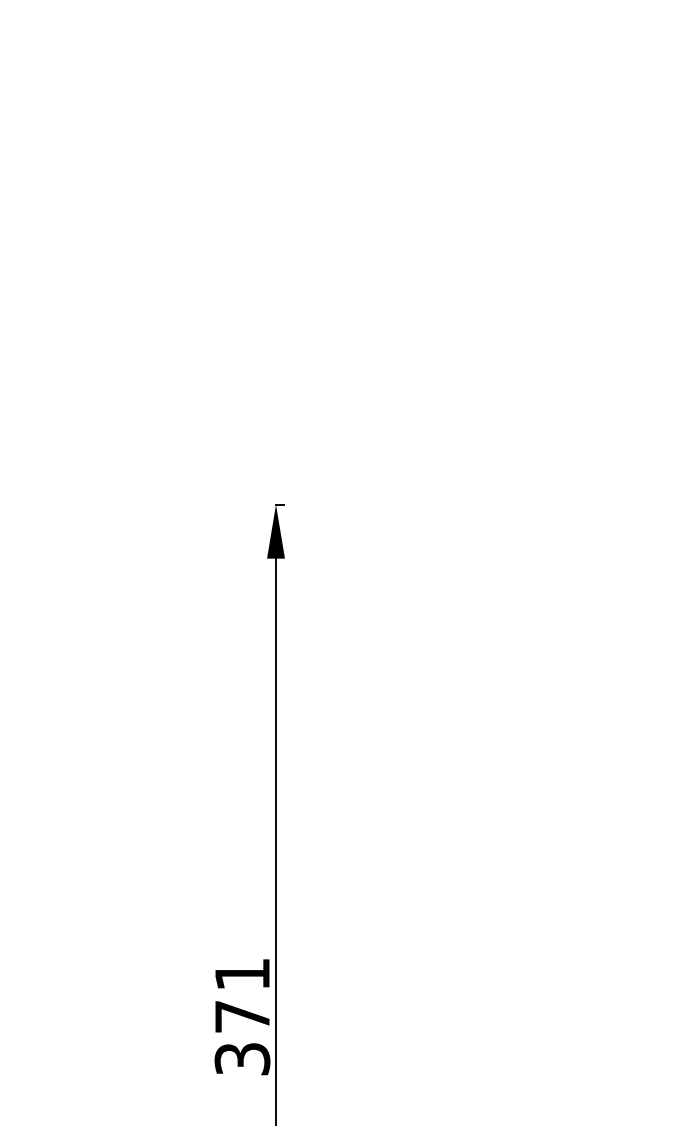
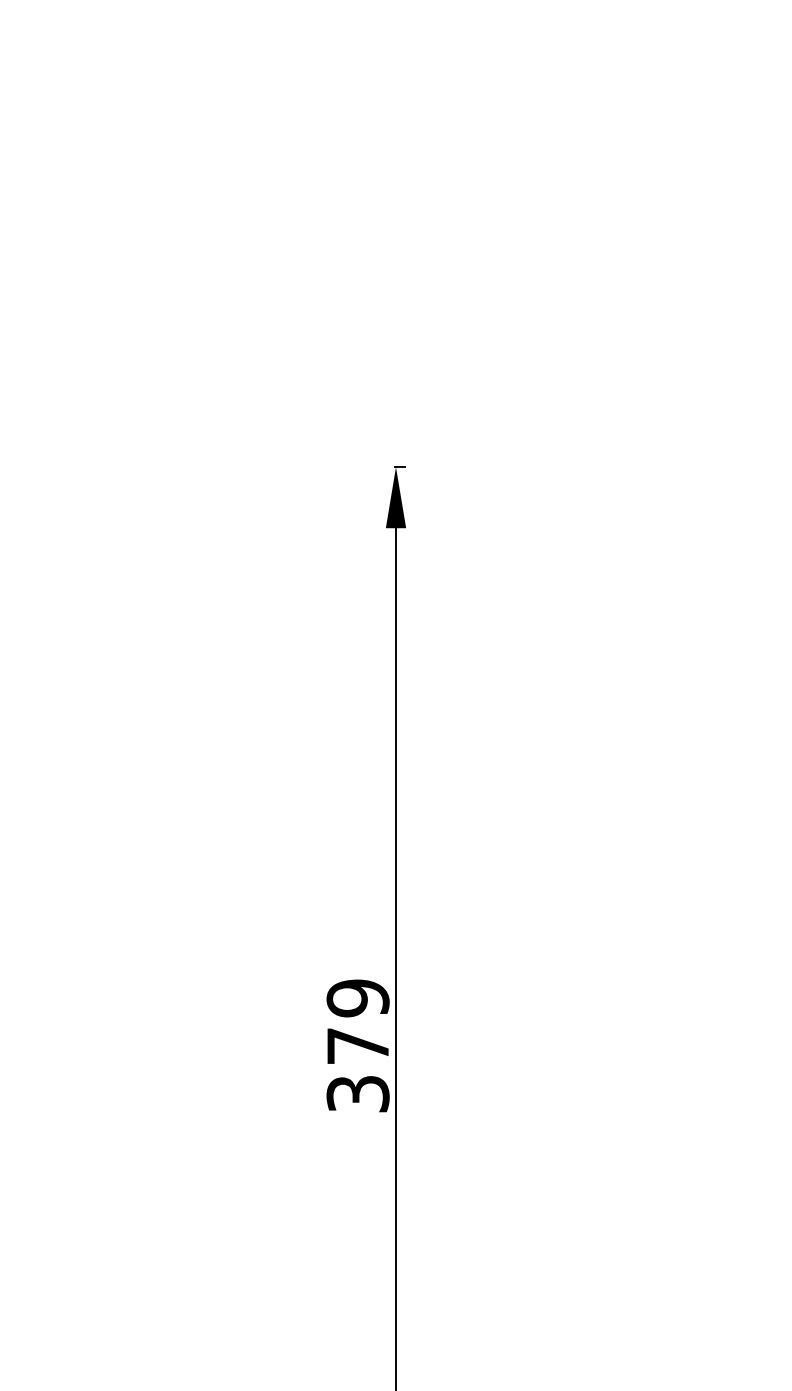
text: (241, 974) -> (357, 998), 371 -> 379

